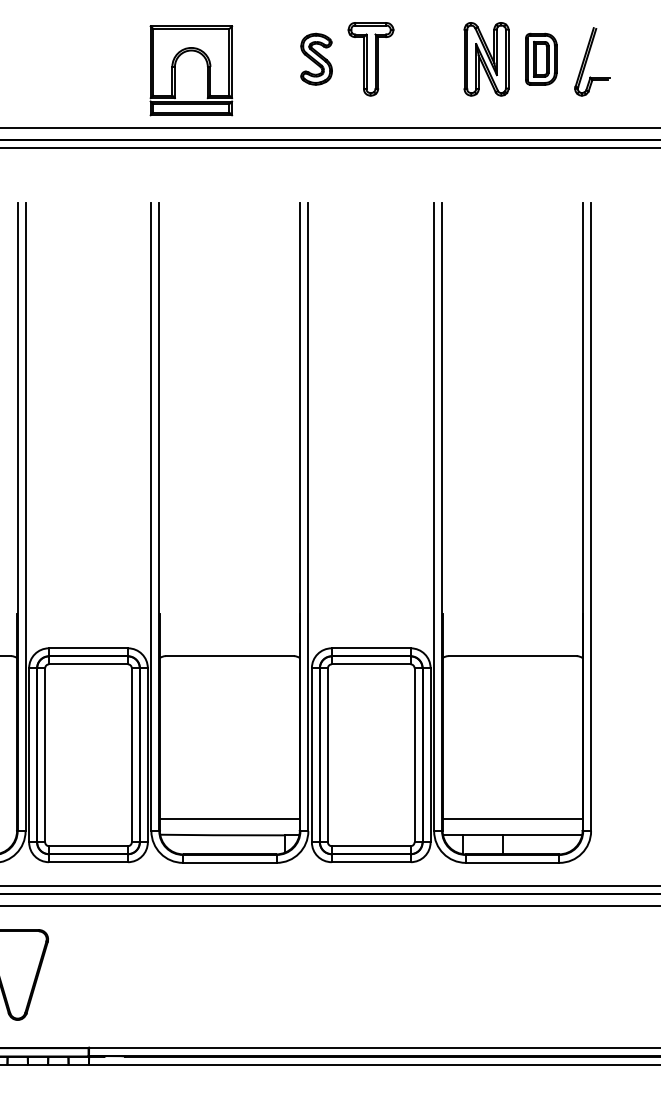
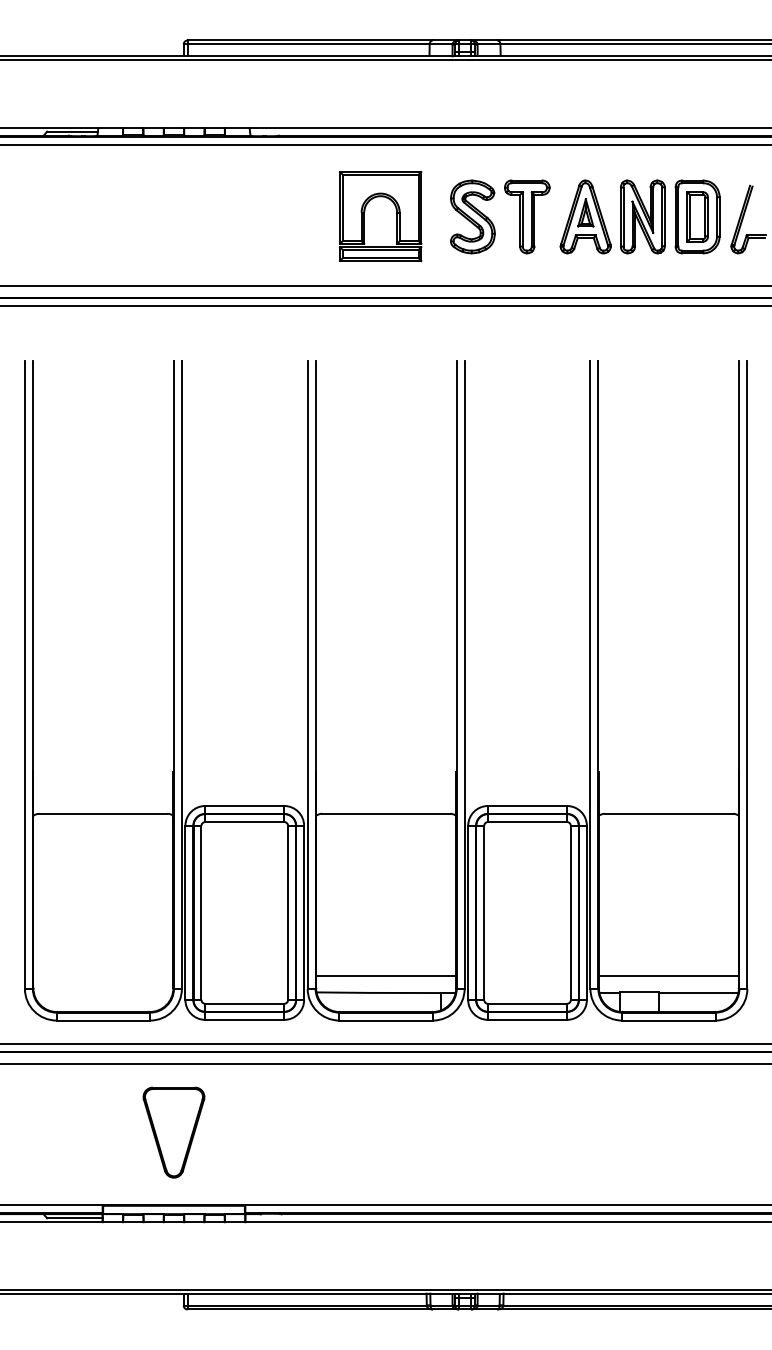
part: (316, 58) -> (472, 216), size x1.43
part: (429, 58) -> (585, 216), added
part: (541, 58) -> (697, 216), size x1.43
part: (176, 66) -> (365, 212), moved

